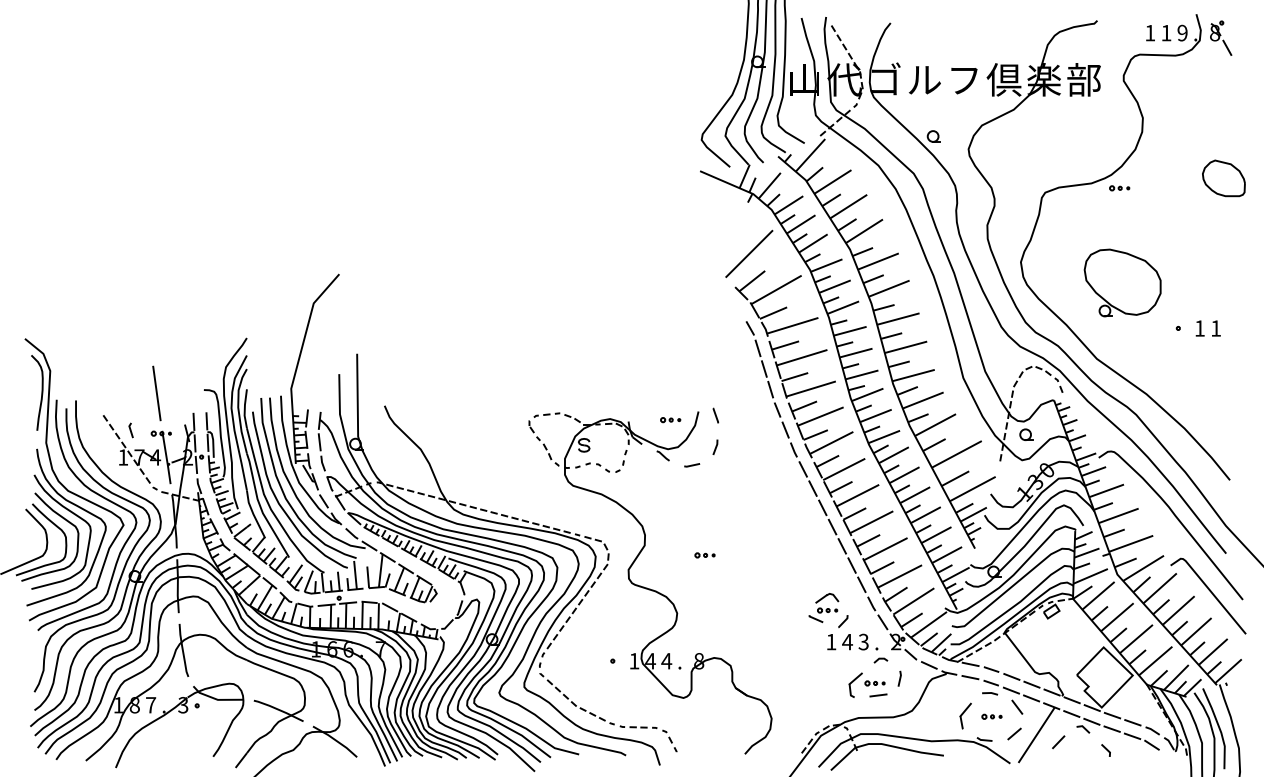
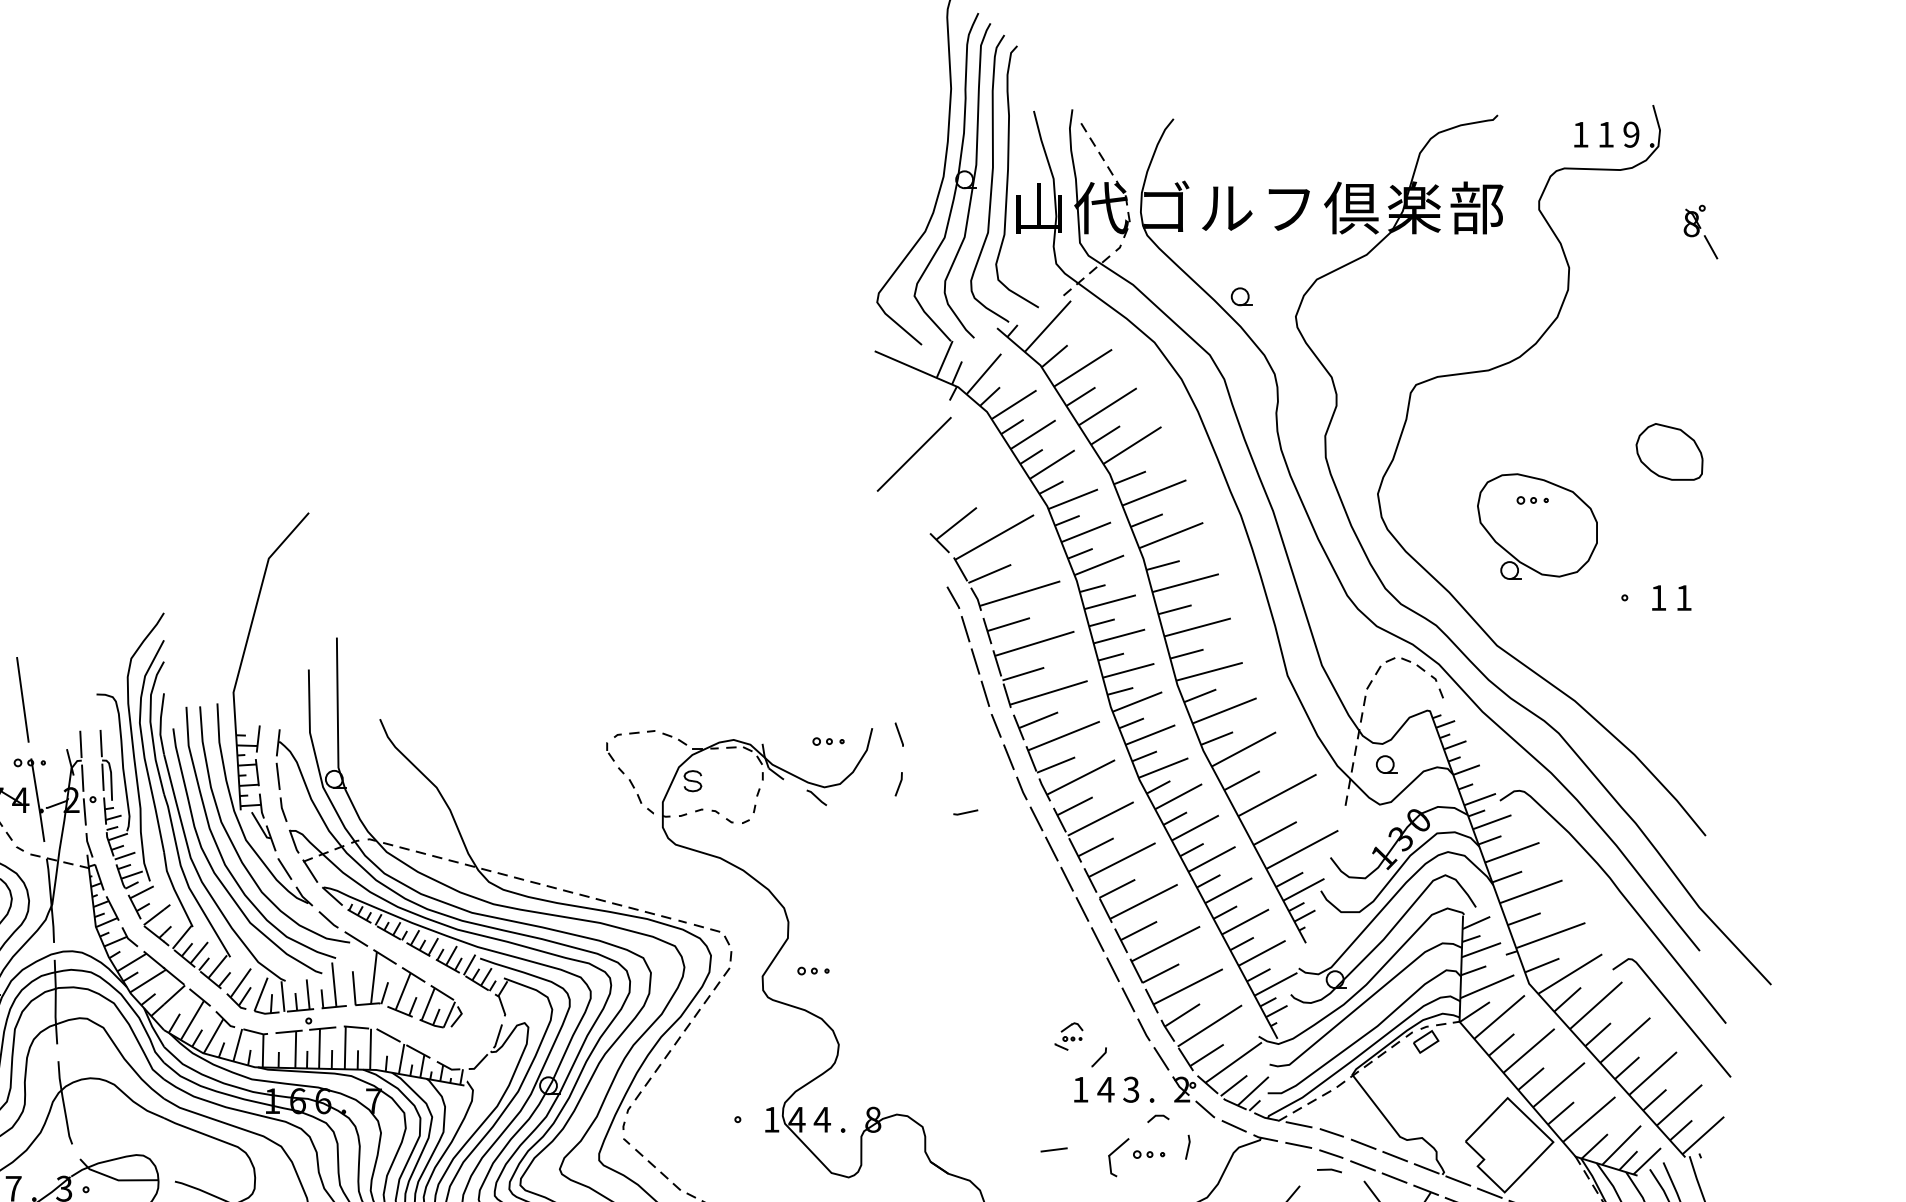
part: (1221, 37) -> (1701, 230), moved
part: (1223, 178) -> (1668, 452), moved
part: (1119, 188) -> (1532, 500), moved
line: (749, 253) -> (914, 453), moved
line: (692, 465) -> (966, 812), moved
part: (704, 555) -> (812, 971), moved
part: (823, 608) -> (1068, 1037), size x0.6
line: (878, 695) -> (1054, 1149), moved

